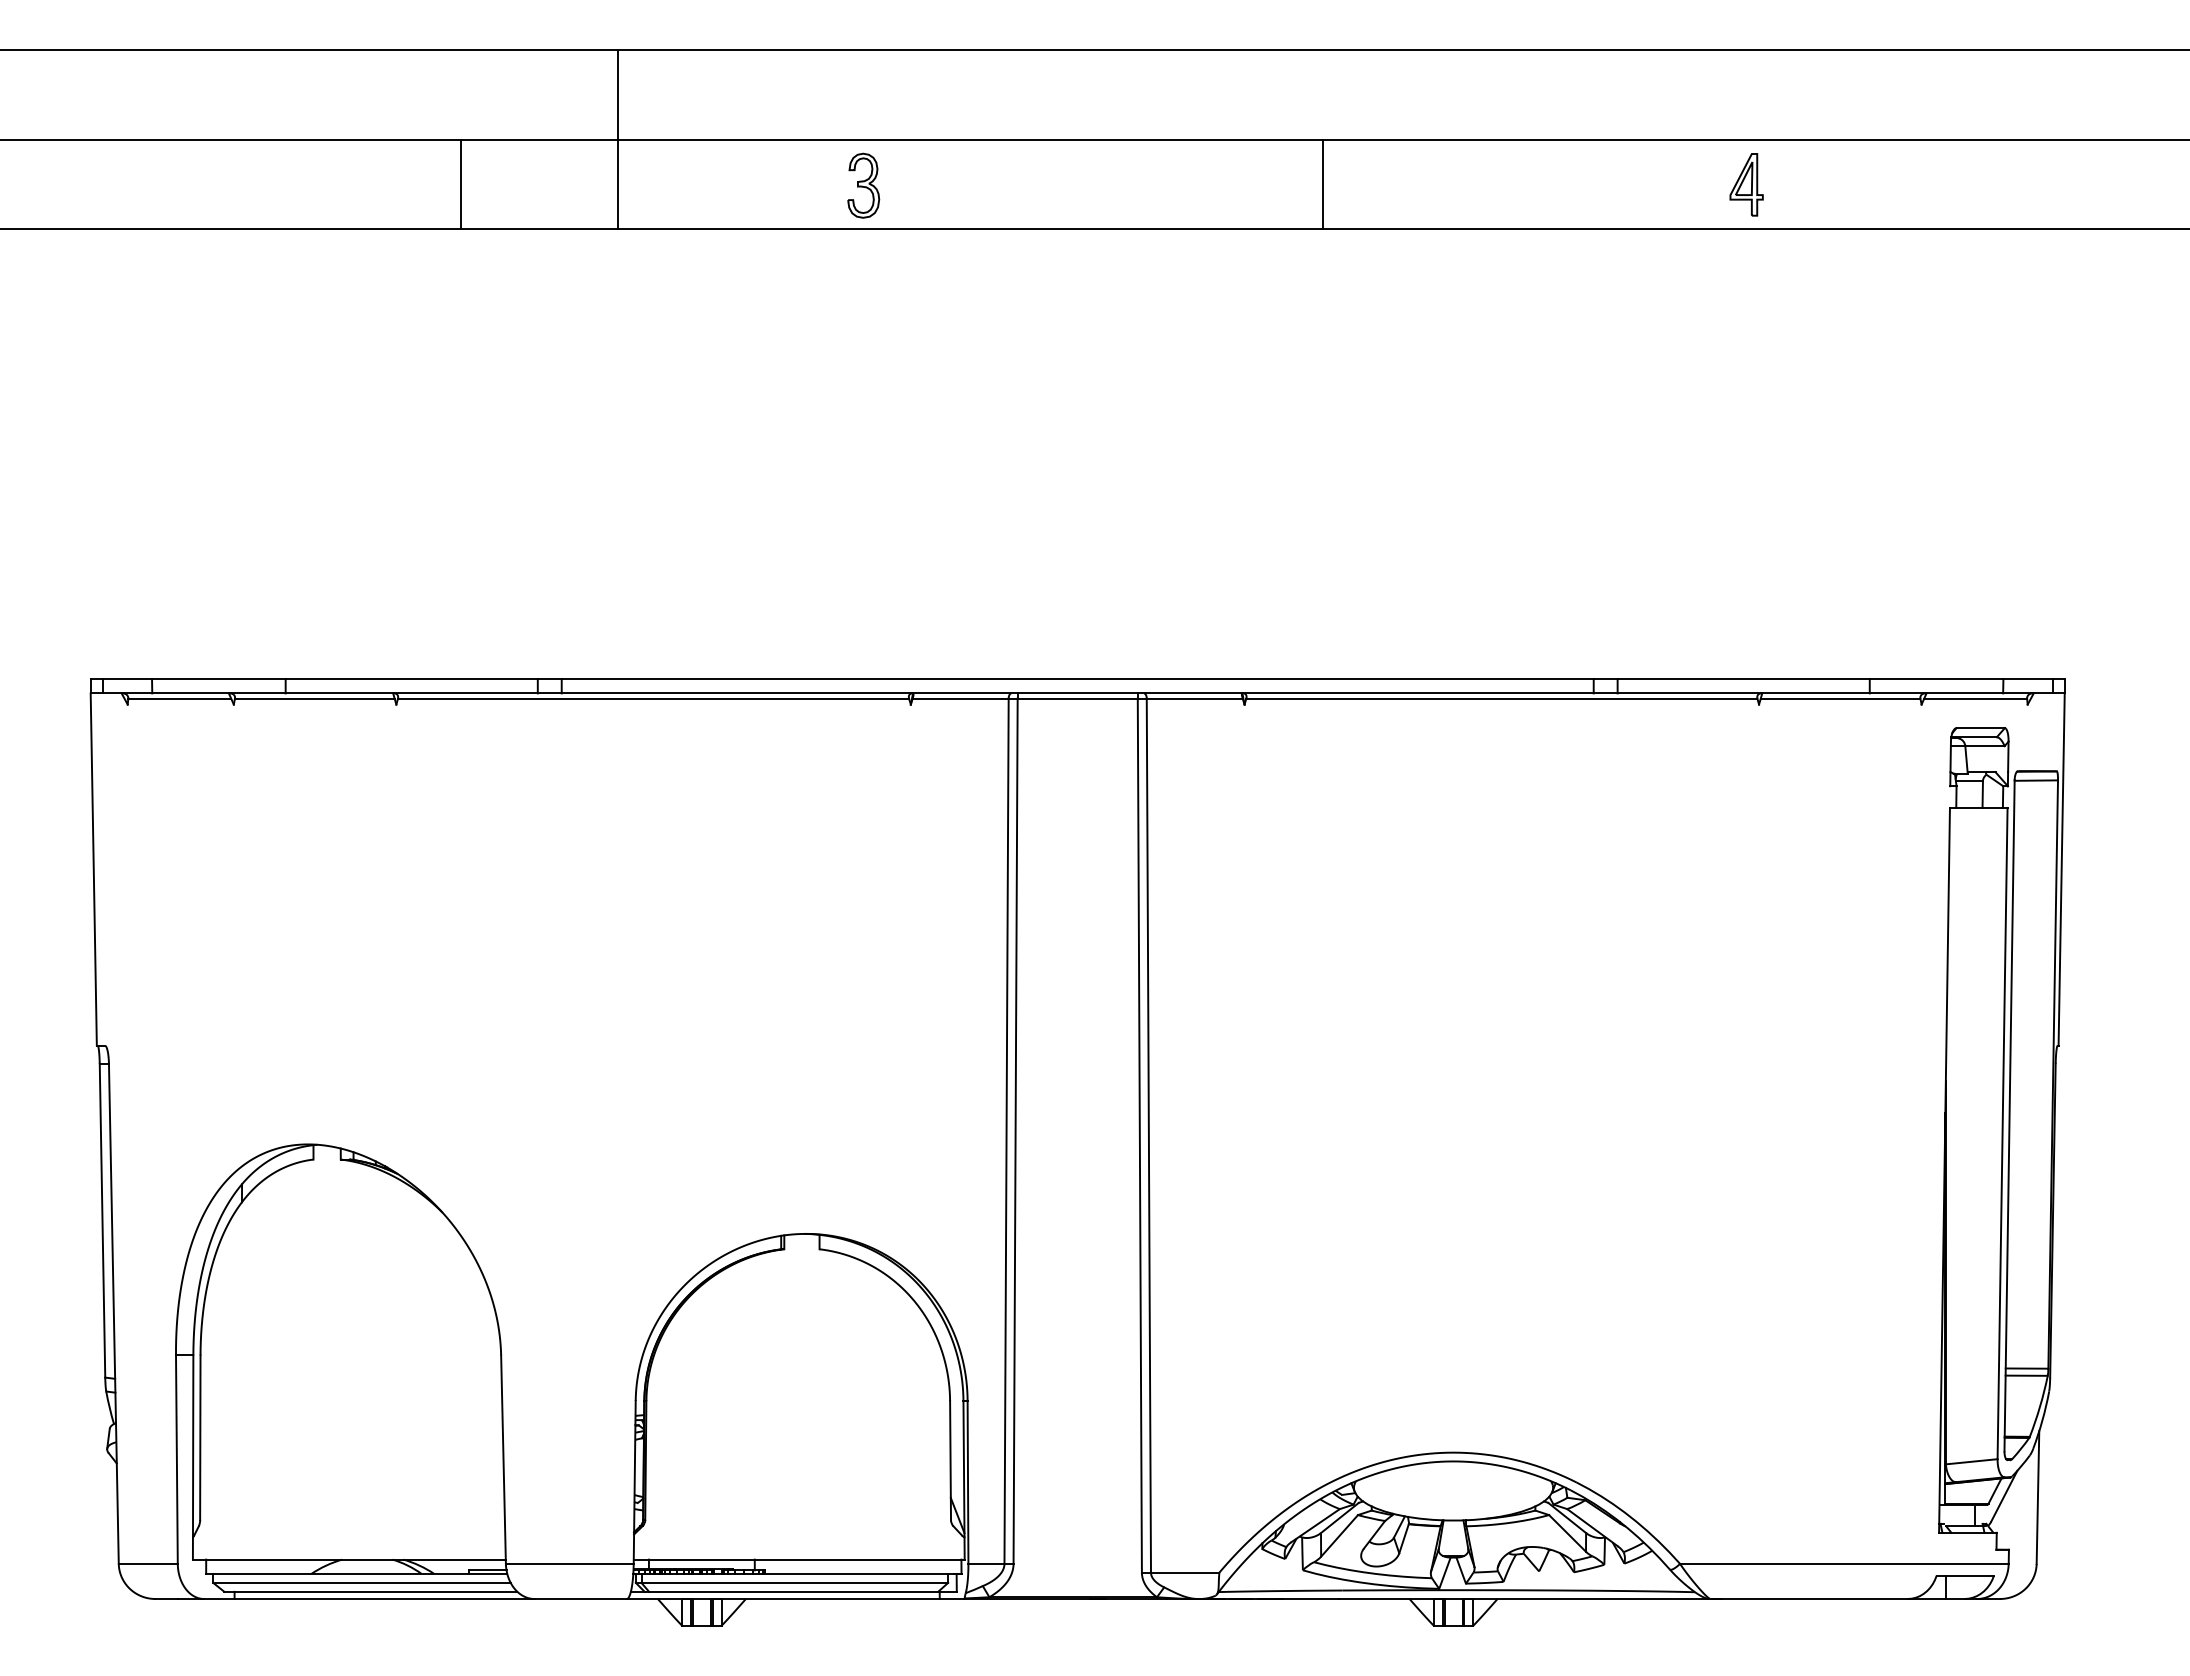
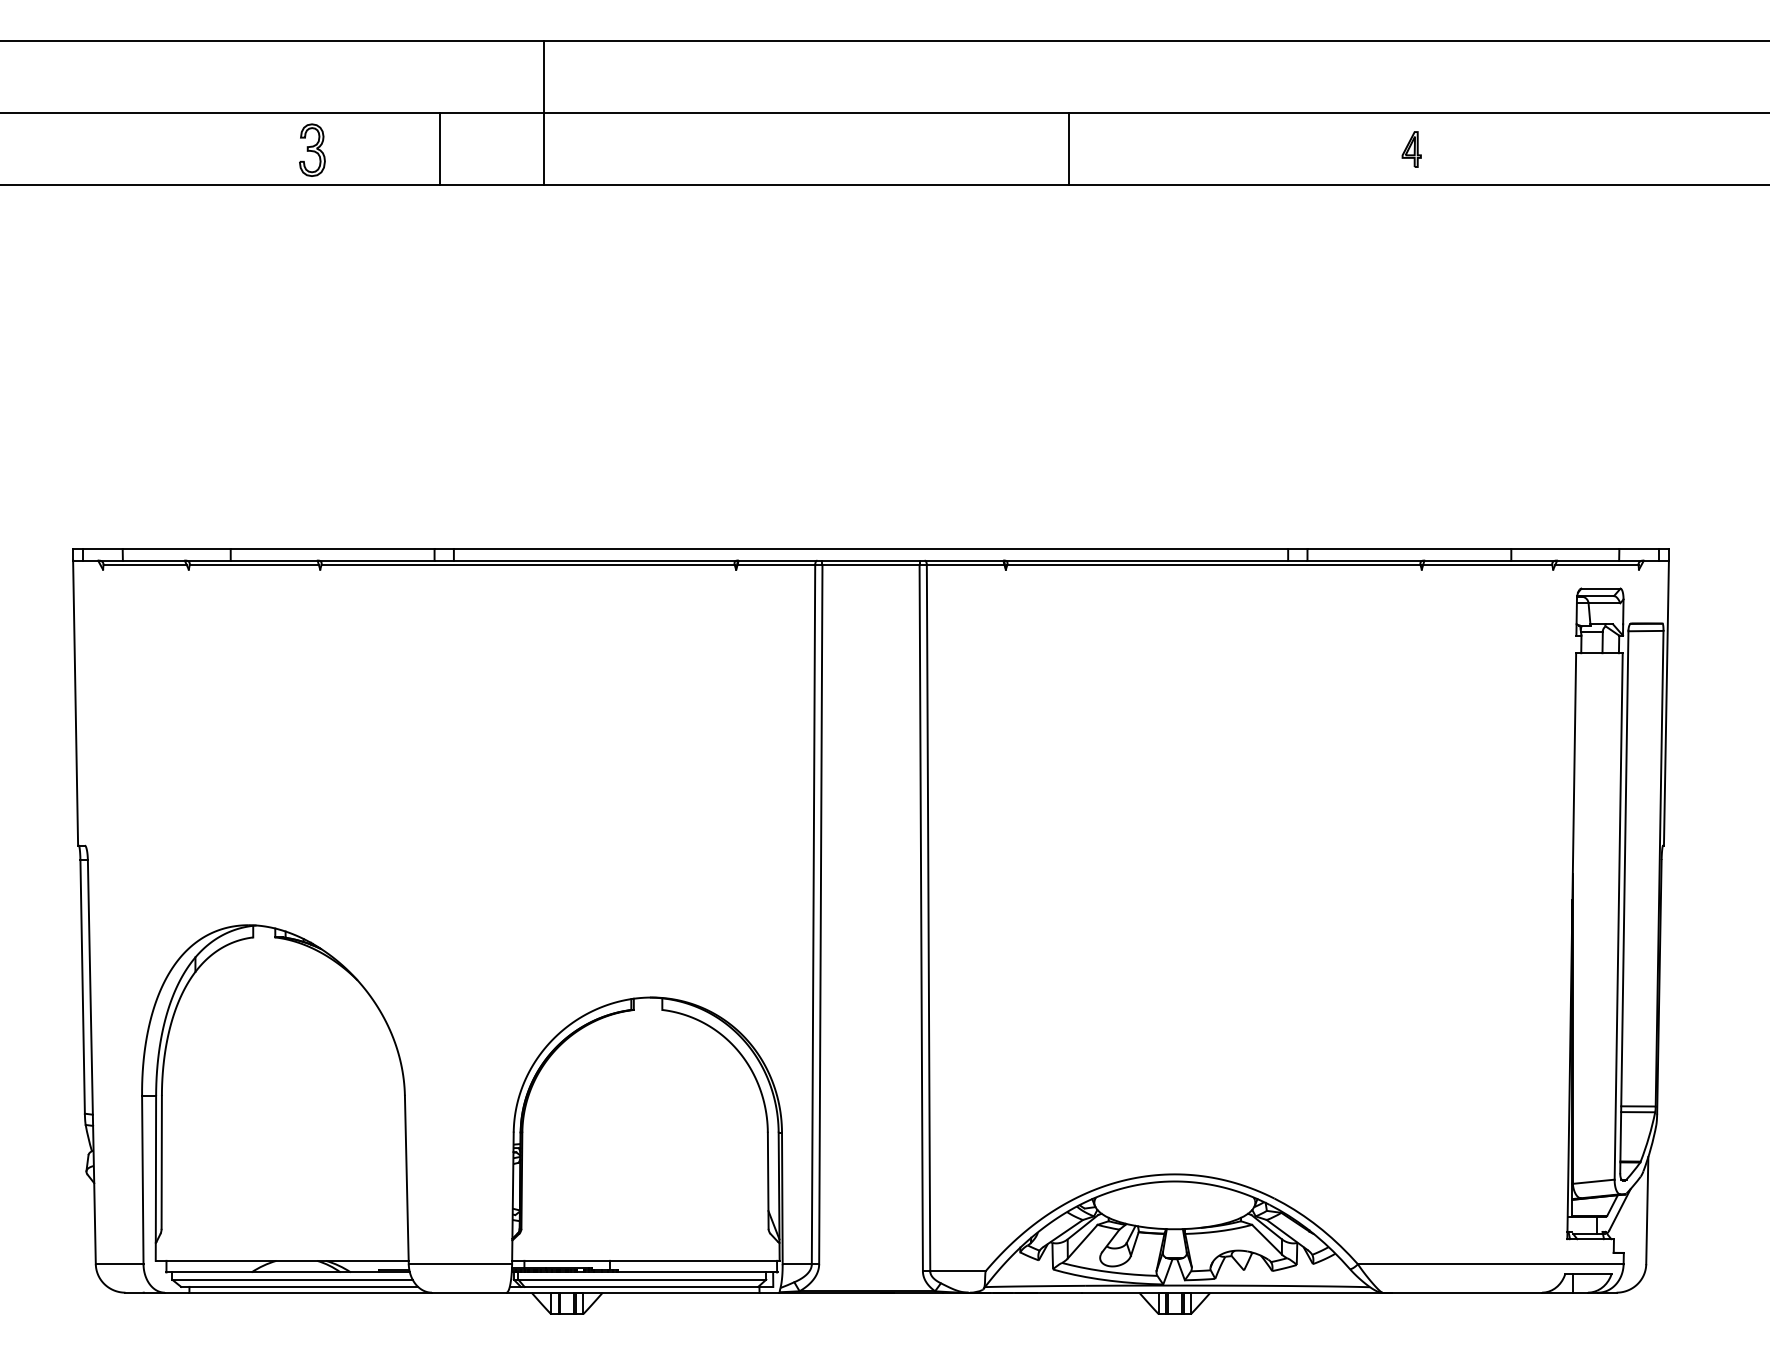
line: (617, 139) -> (543, 112), moved
line: (461, 184) -> (439, 149), moved
part: (1746, 184) -> (1411, 149), size x0.7
part: (863, 185) -> (312, 150), moved

